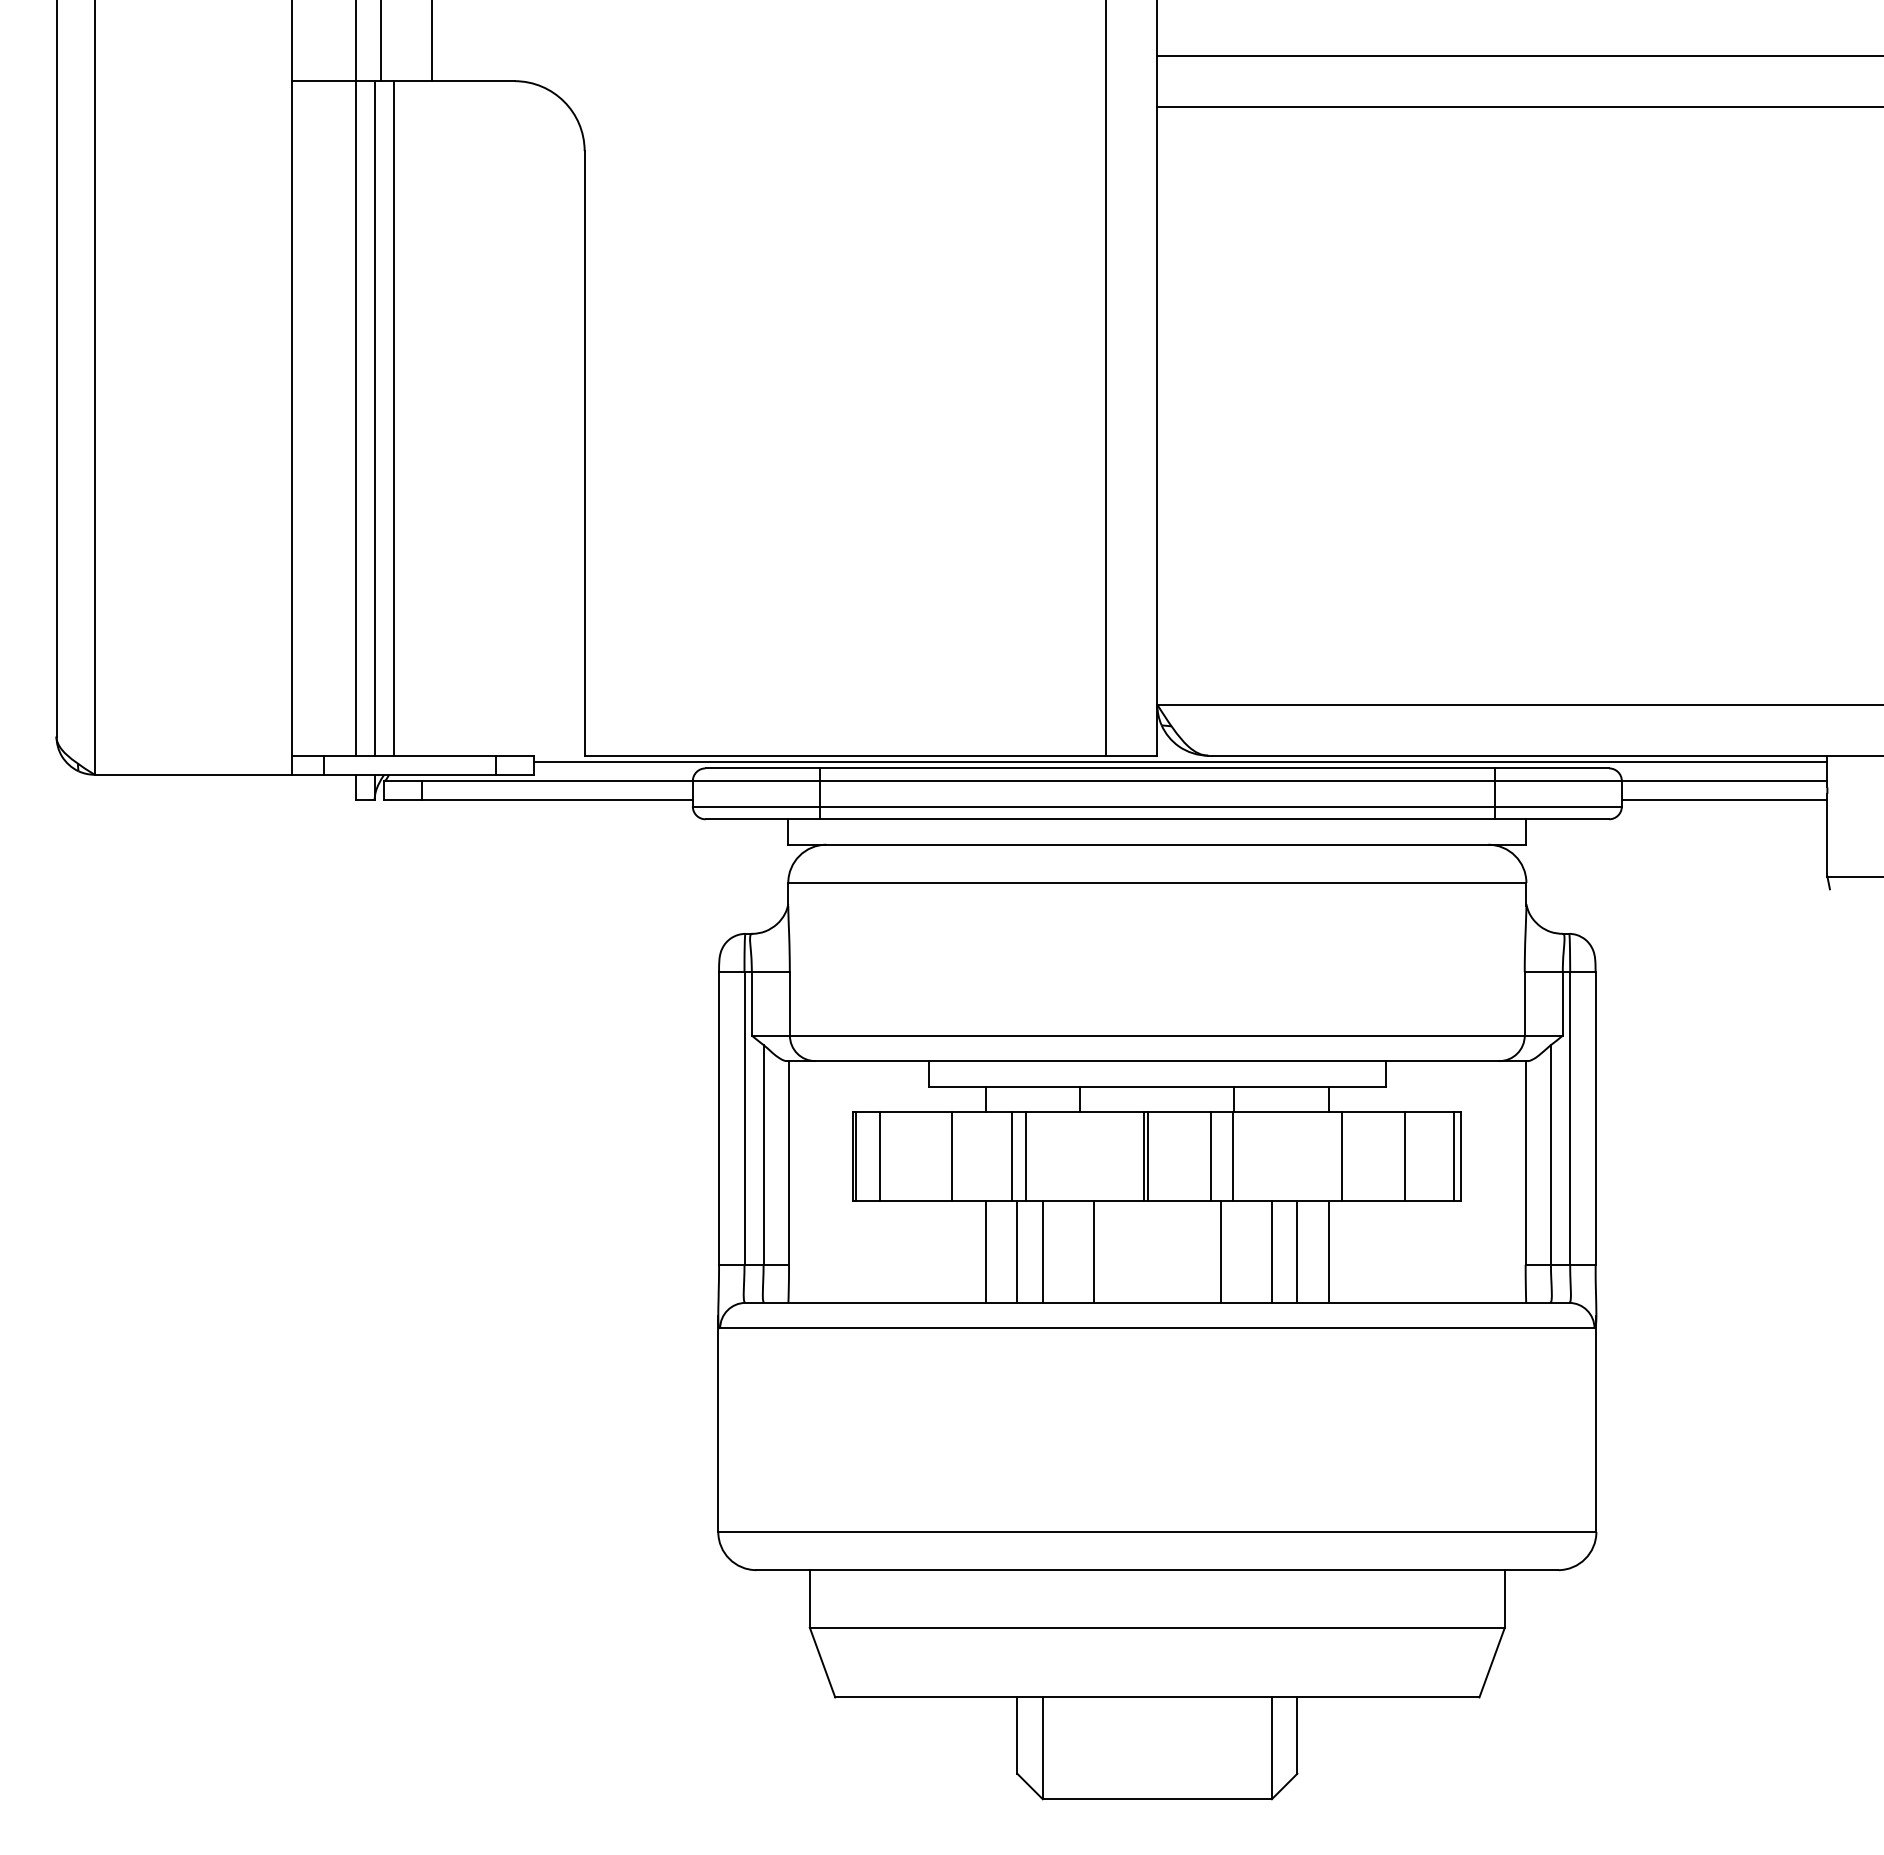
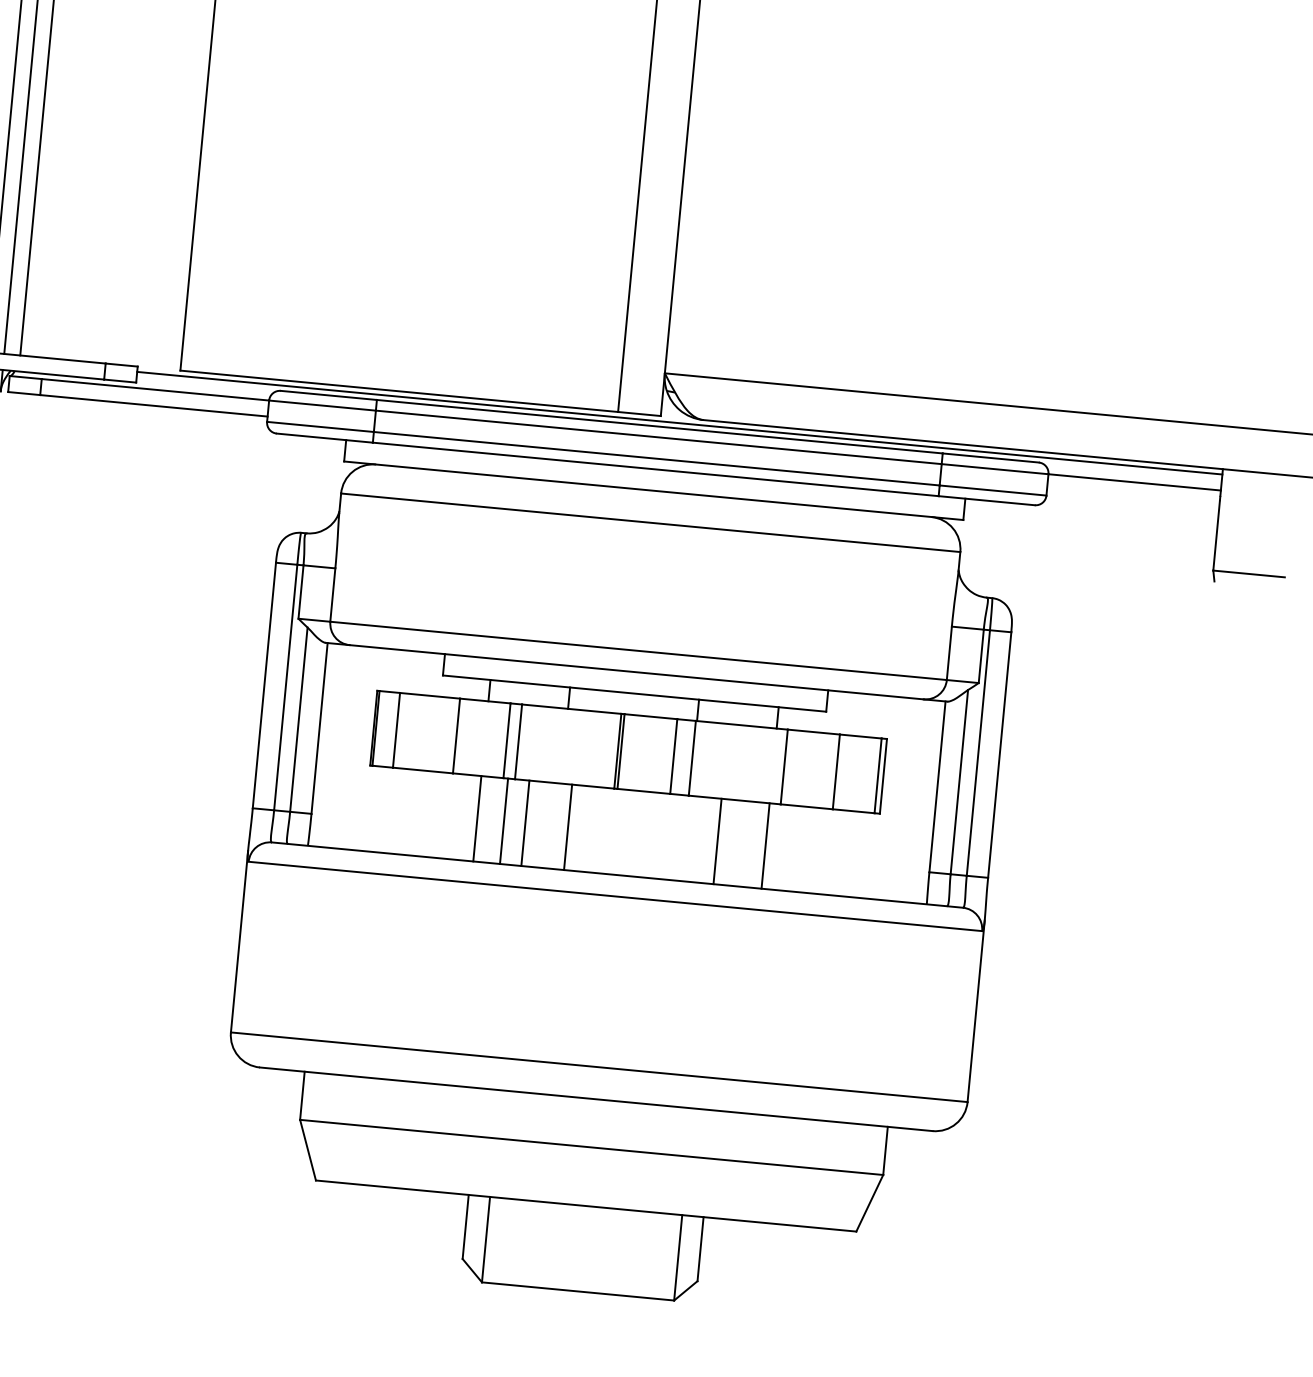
line: (1724, 800) -> (1133, 498), removed
line: (1220, 1251) -> (674, 836), removed
line: (1297, 1251) -> (739, 843), removed

